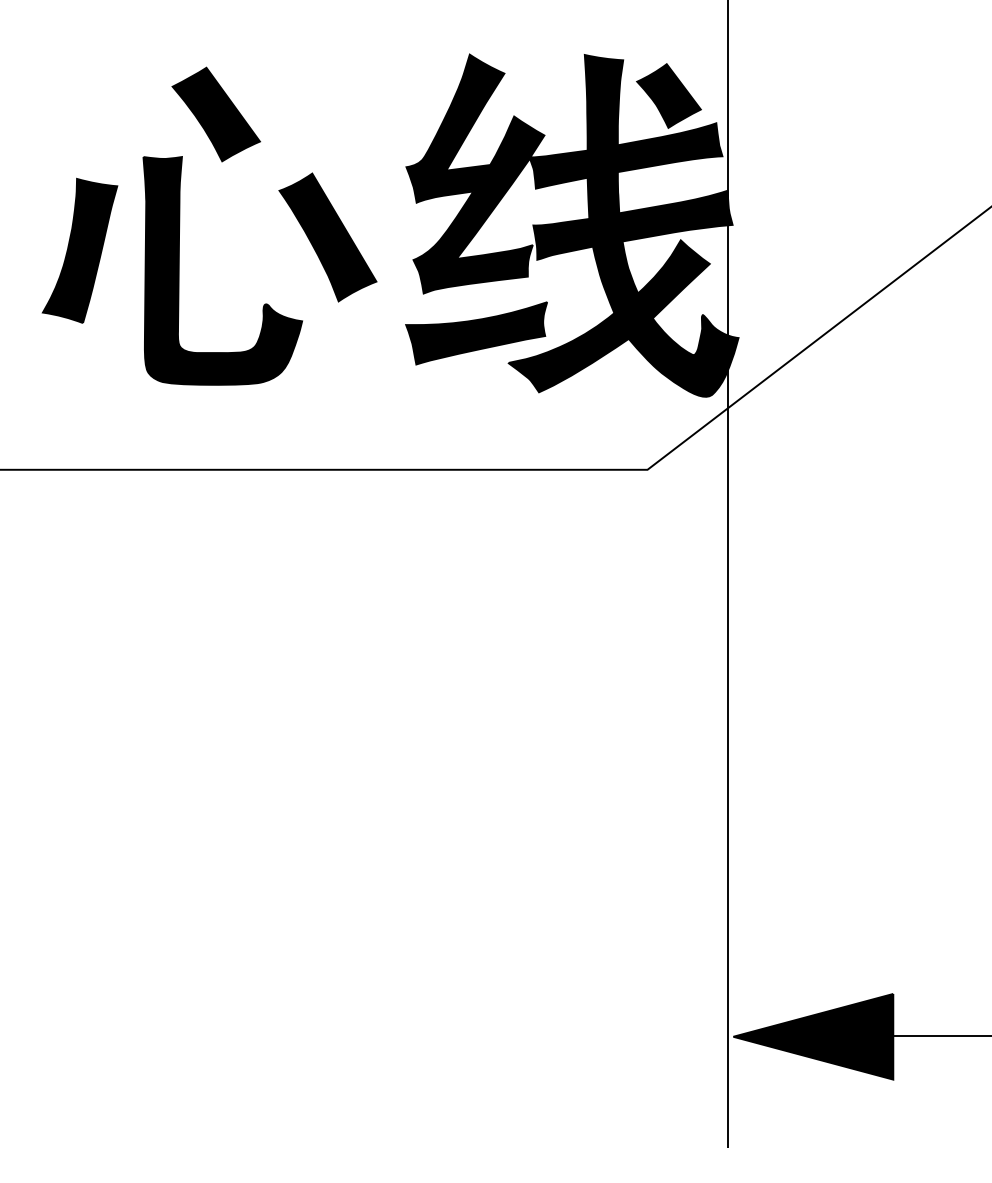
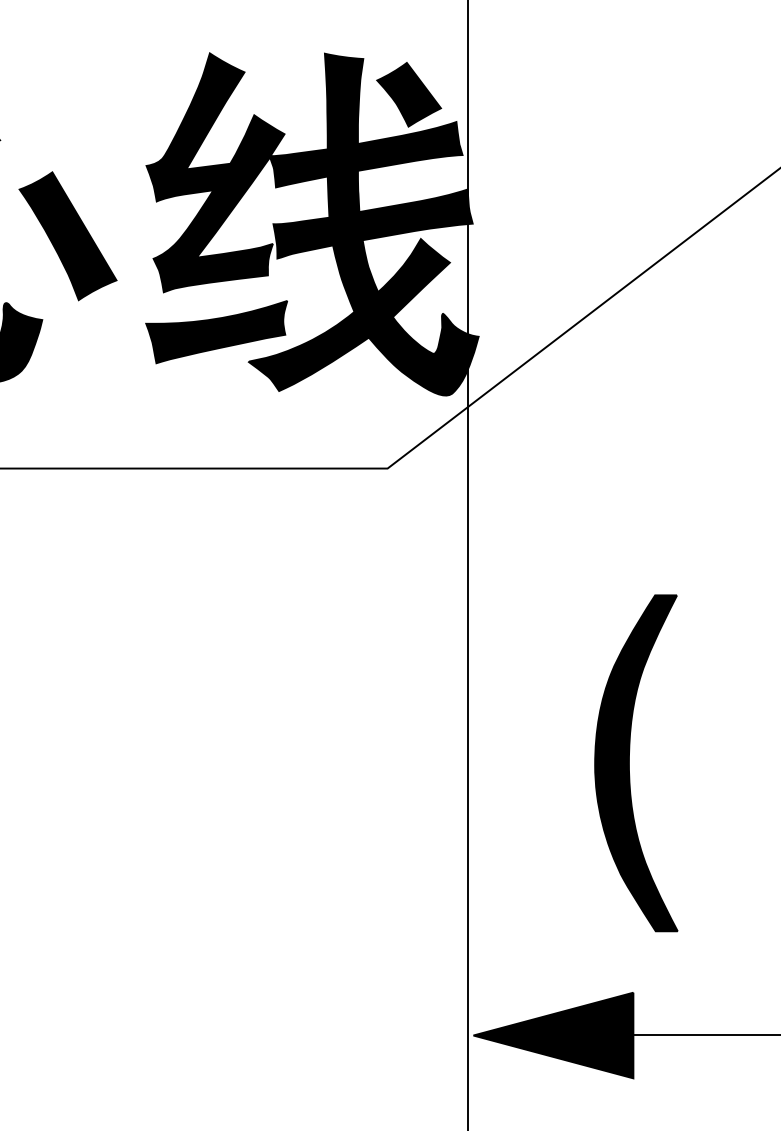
part: (889, 764) -> (629, 763), added

